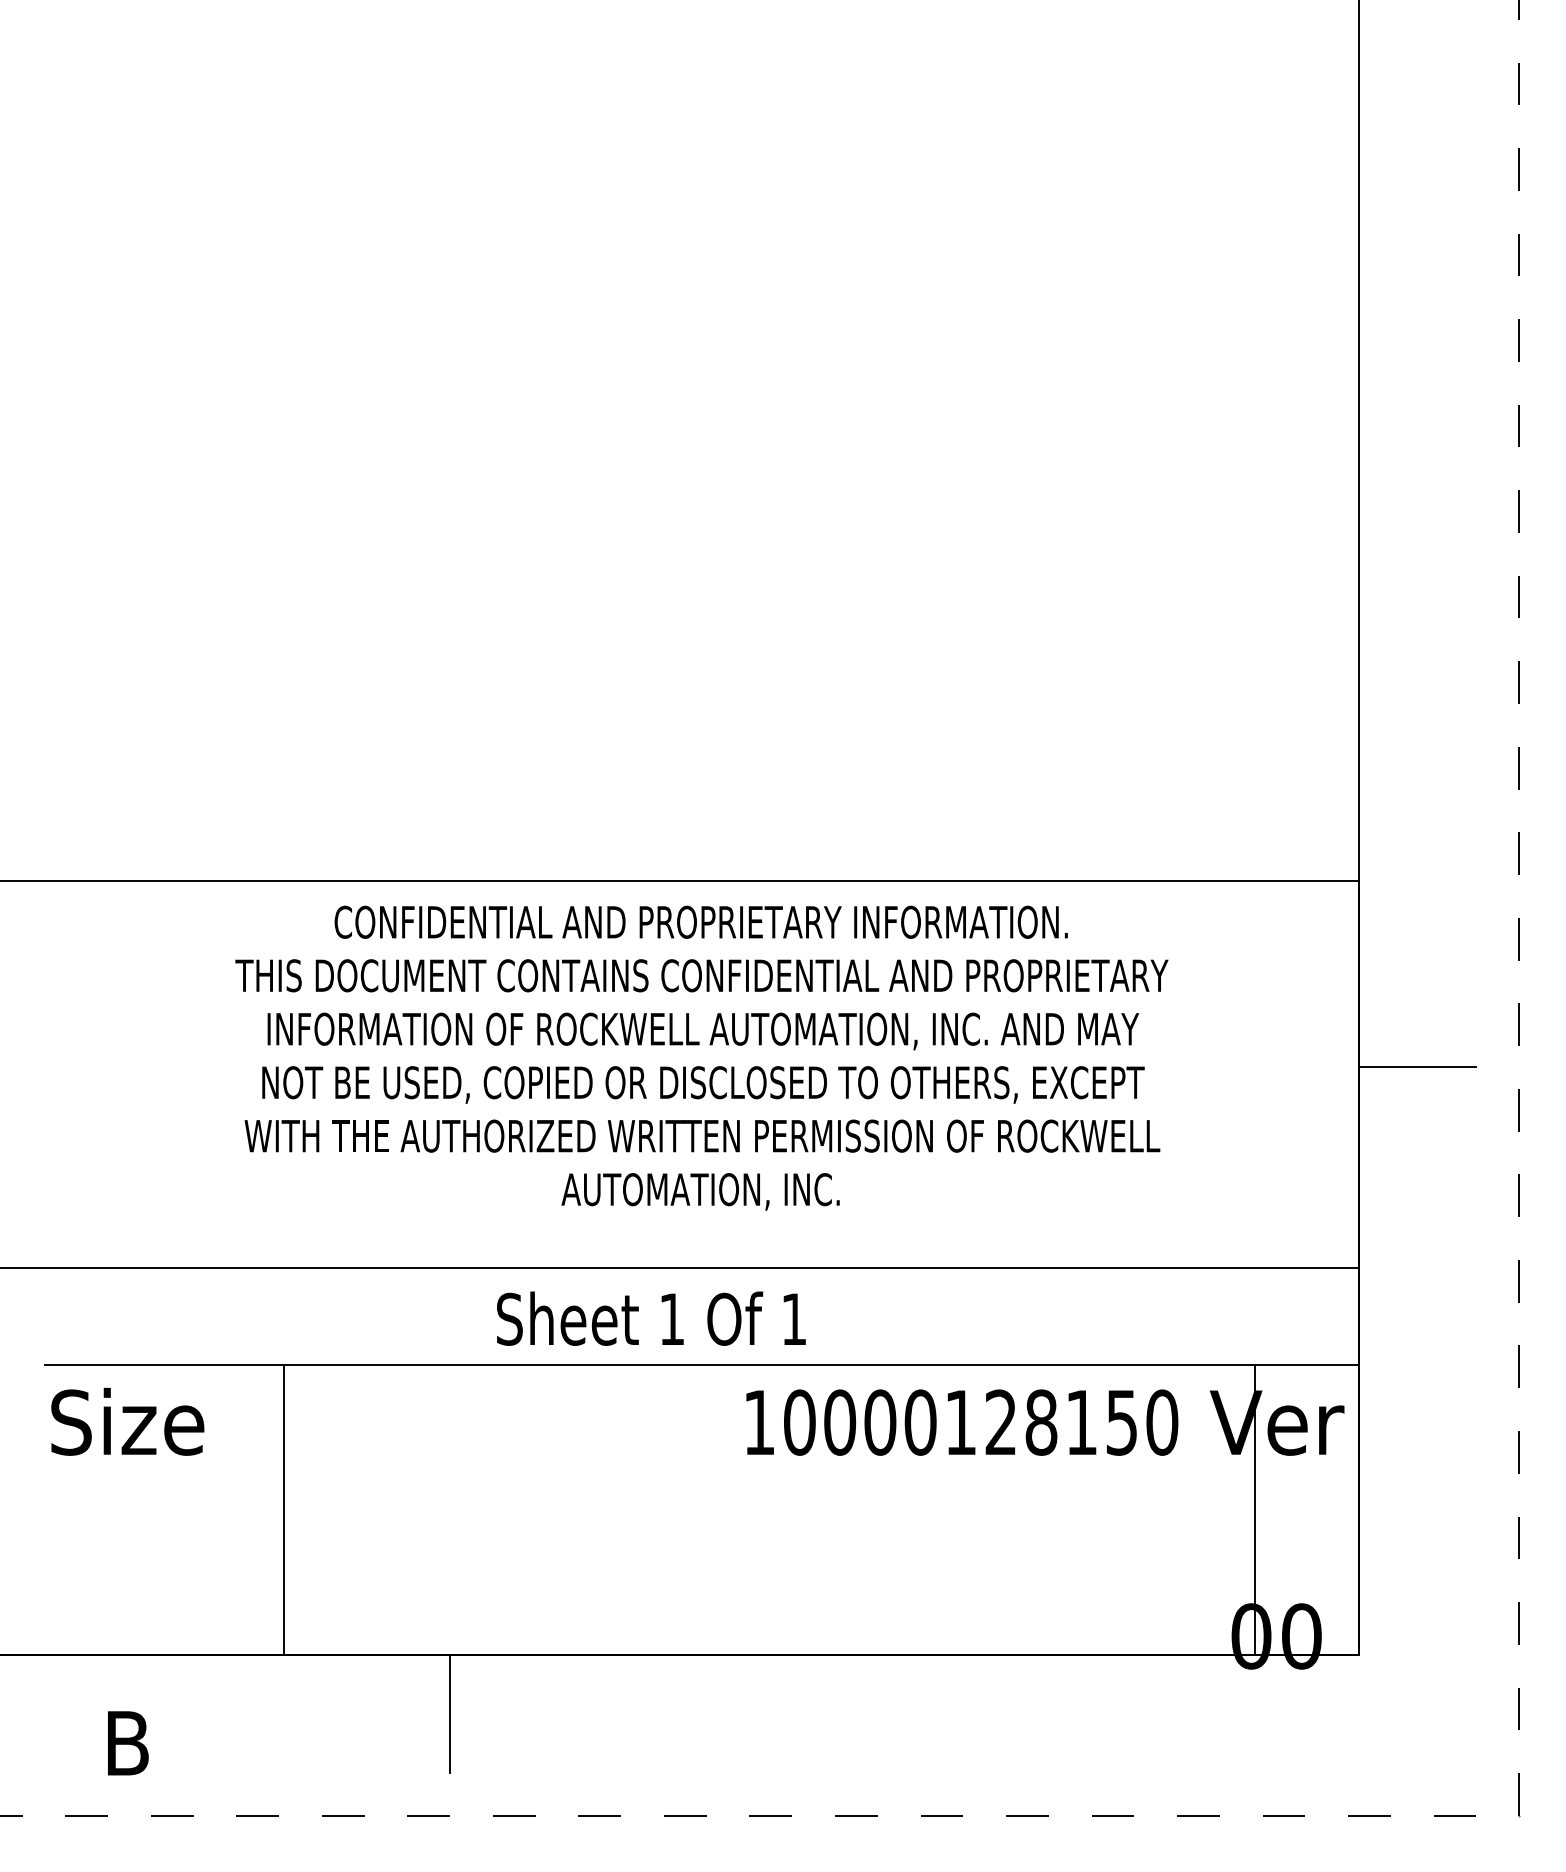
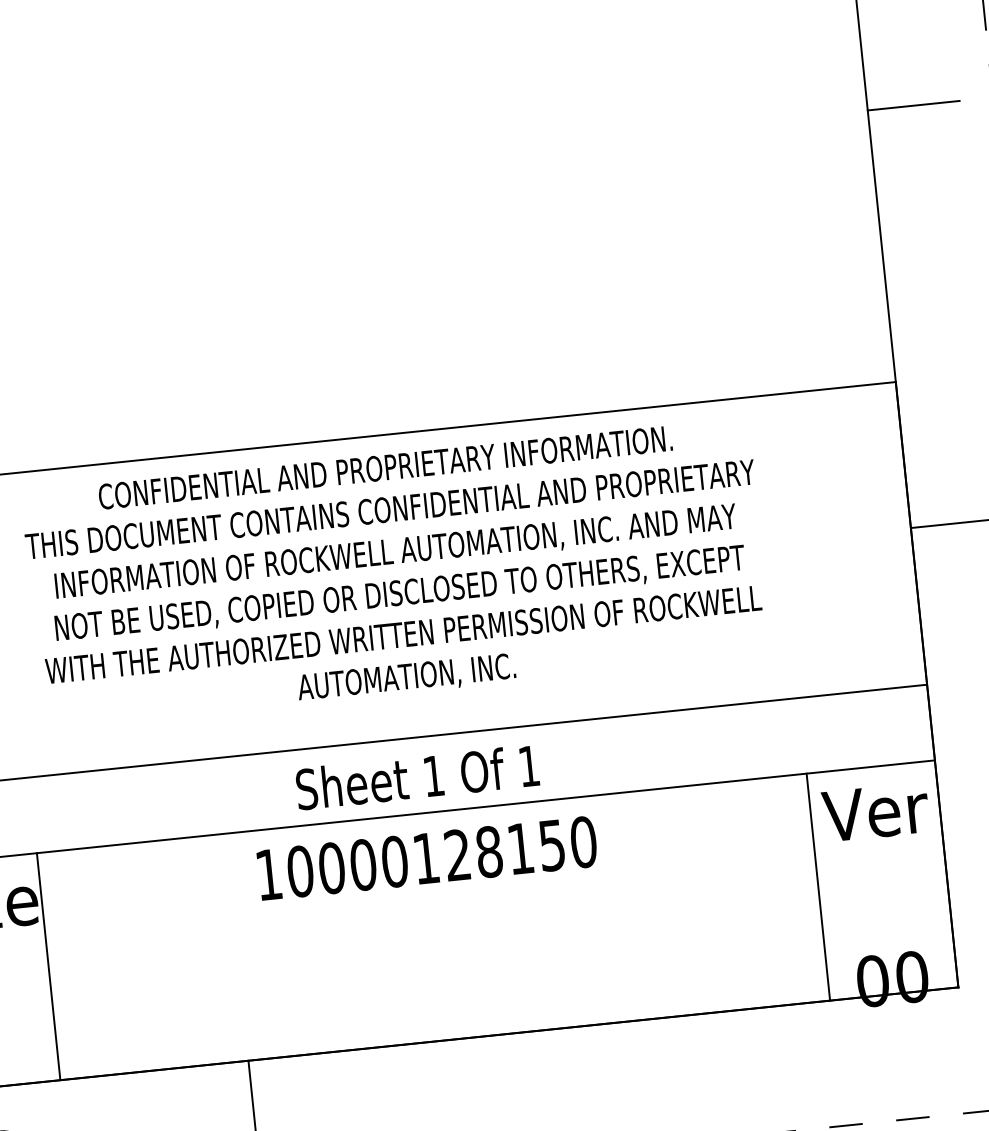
line: (1417, 532) -> (913, 105), added
text: (651, 1318) -> (417, 777), moved
text: (962, 1422) -> (427, 858), moved
line: (284, 1509) -> (48, 966), moved
line: (1254, 1509) -> (818, 886), moved

